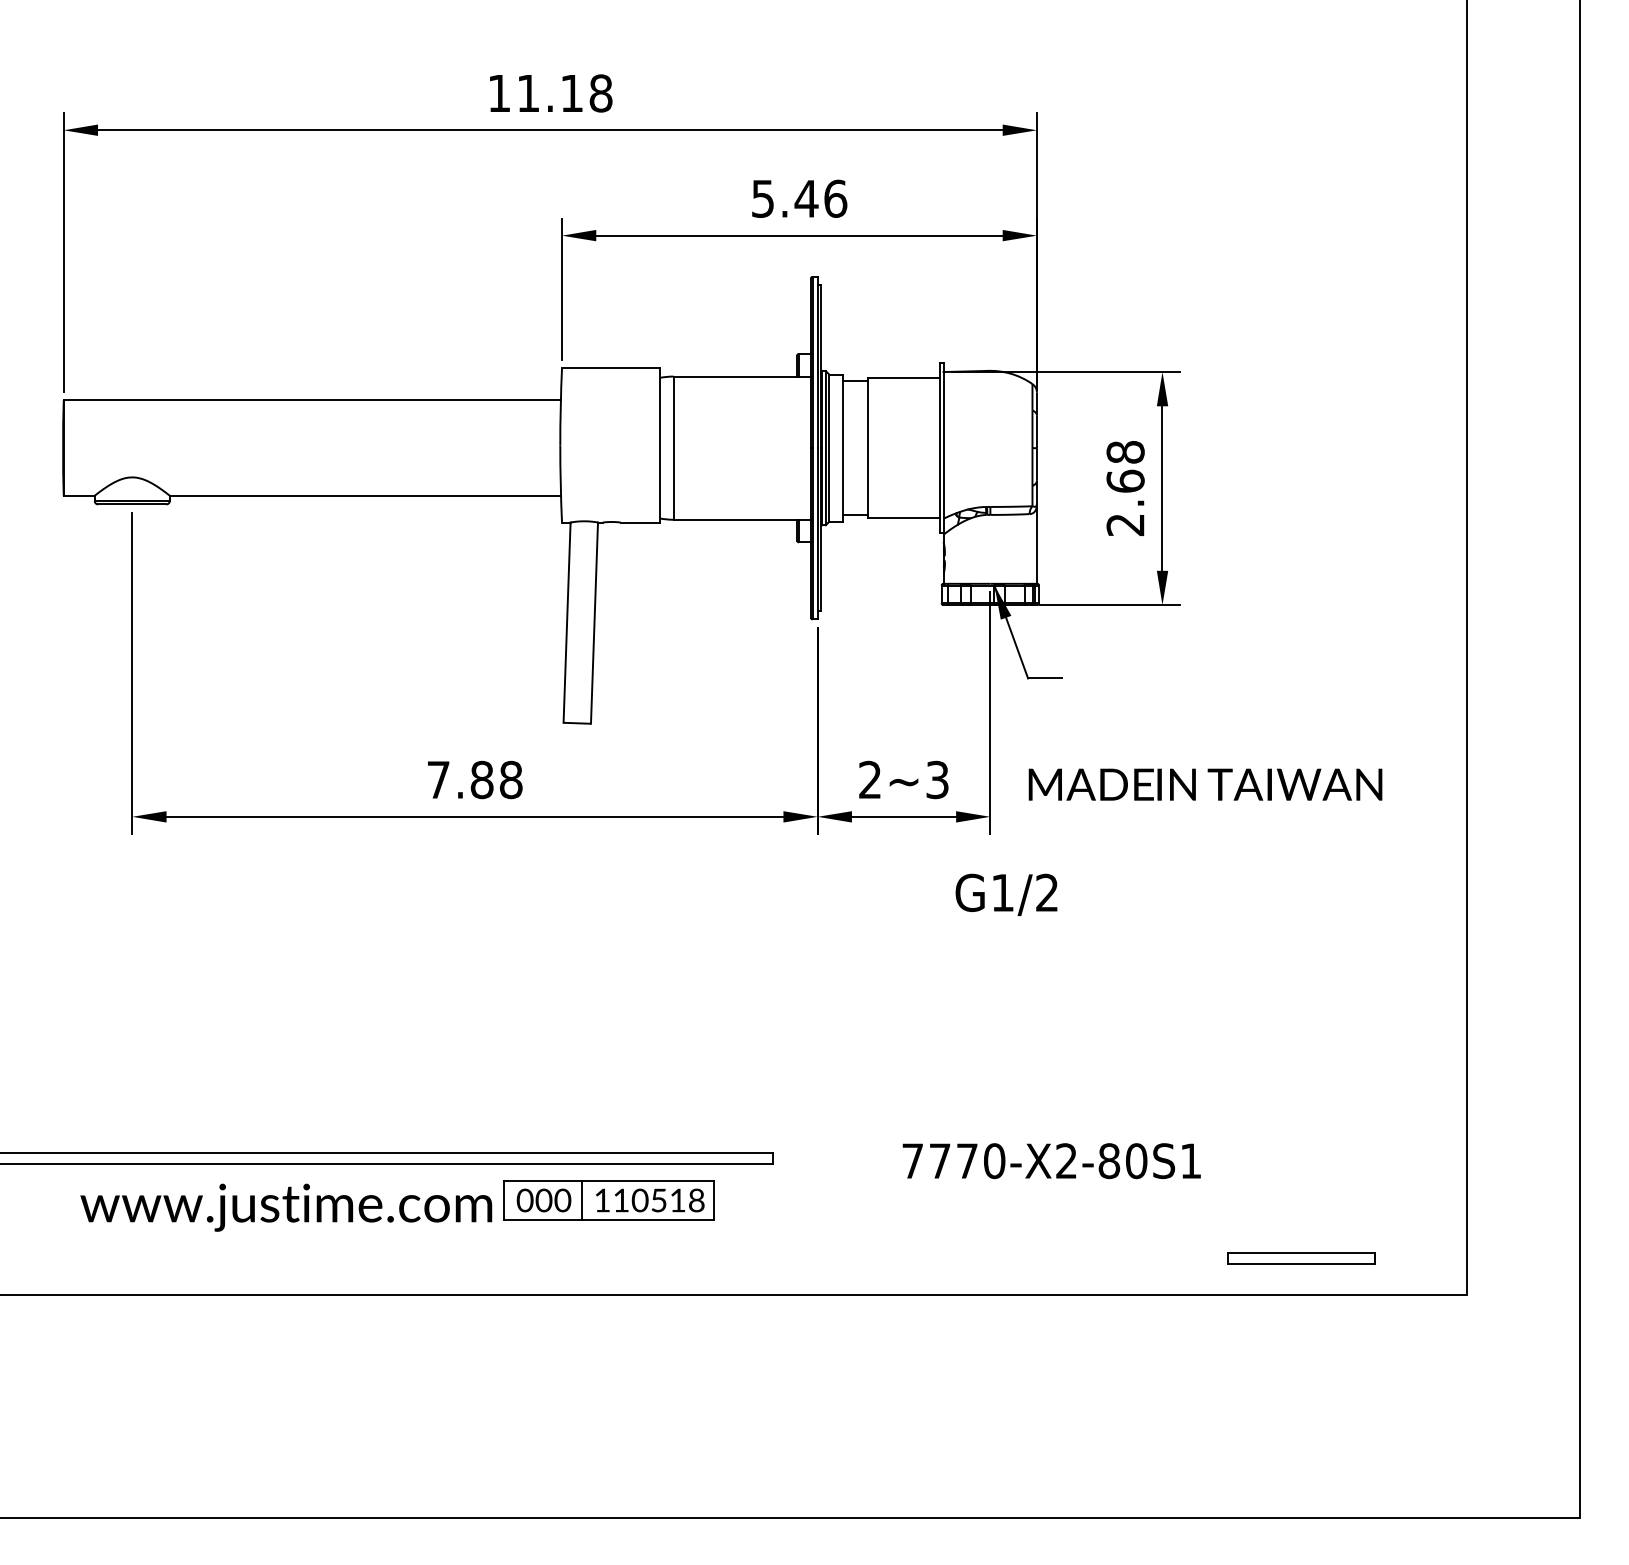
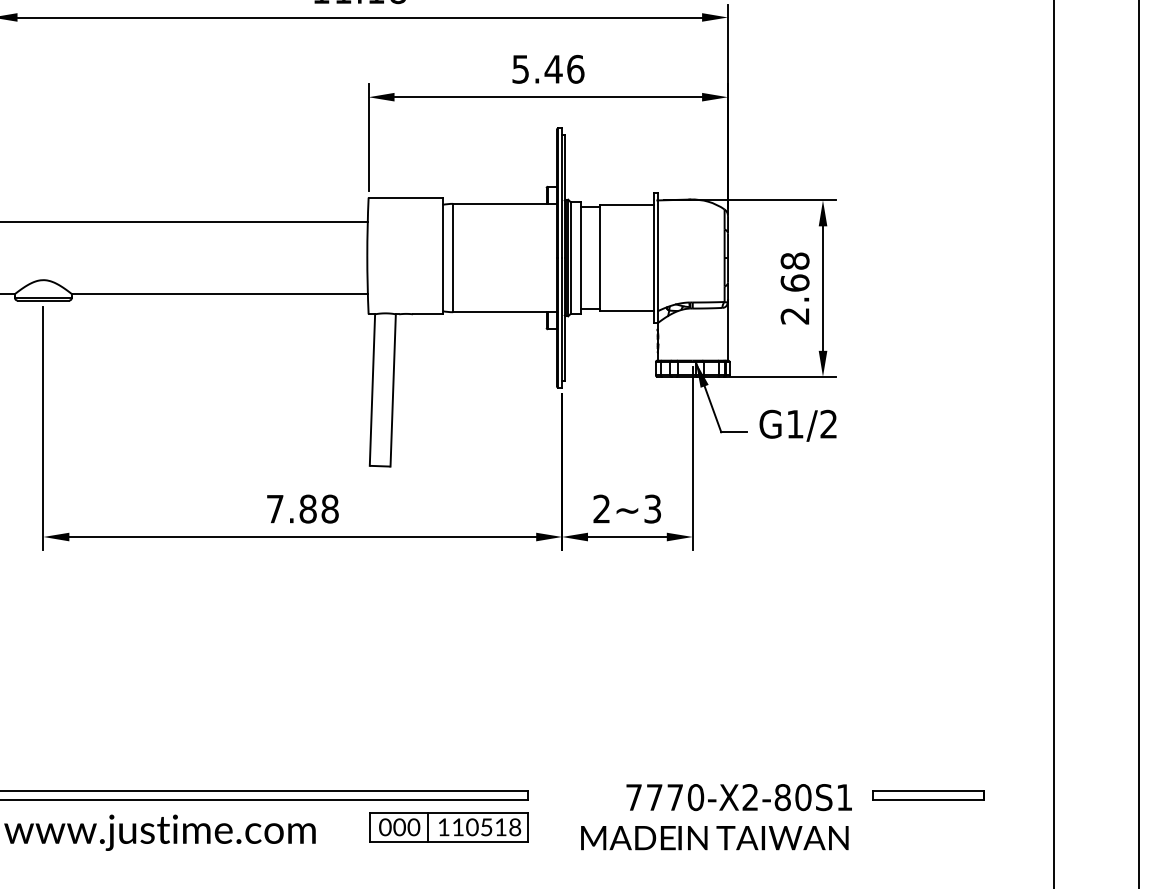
text: (1205, 784) -> (714, 837), moved
text: (1006, 894) -> (798, 425), moved
part: (608, 1200) -> (448, 827), moved
part: (1301, 1258) -> (928, 795), moved

